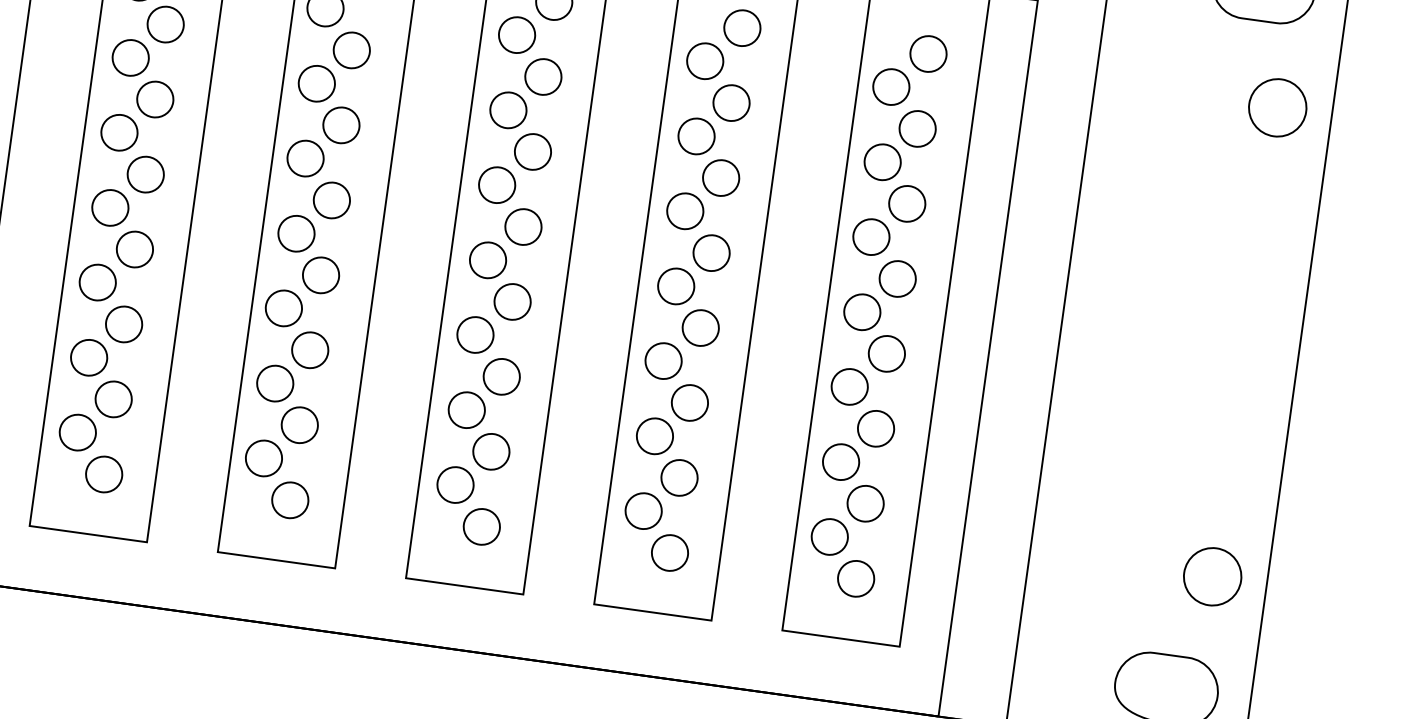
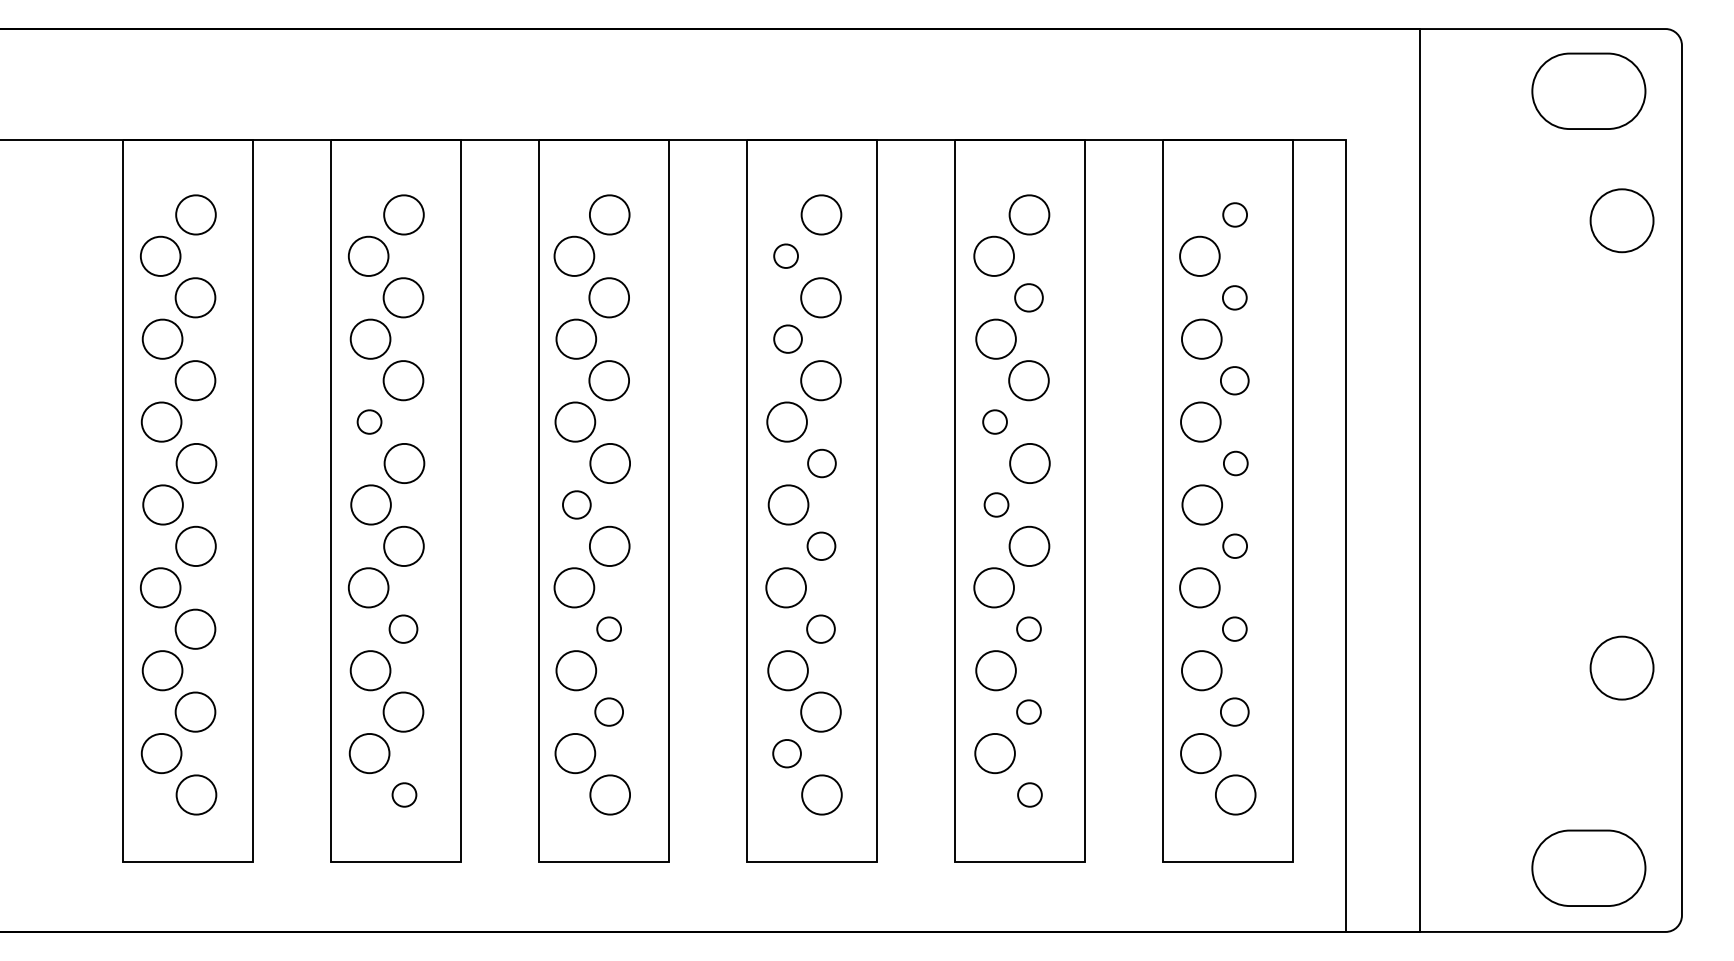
part: (516, 34) -> (785, 255), size x0.6
part: (927, 53) -> (1234, 214), size x0.6
part: (731, 102) -> (1028, 297), size x0.7
part: (507, 109) -> (787, 338), size x0.7
part: (917, 128) -> (1234, 297), size x0.6
part: (119, 132) -> (369, 421), size x0.6
part: (907, 203) -> (1234, 380), size x0.7
part: (684, 210) -> (994, 421), size x0.6
part: (523, 226) -> (821, 463), size x0.7
part: (296, 233) -> (576, 504), size x0.7
part: (897, 278) -> (1235, 463), size x0.6
part: (676, 286) -> (996, 504), size x0.6
part: (512, 301) -> (821, 545), size x0.7
part: (124, 323) -> (403, 628), size x0.7
part: (309, 349) -> (608, 628), size x0.6
part: (886, 352) -> (1234, 545), size x0.6
part: (501, 376) -> (820, 628), size x0.7
part: (689, 402) -> (1028, 628), size x0.6
part: (299, 424) -> (608, 711), size x0.7
part: (875, 428) -> (1234, 628), size x0.6
part: (104, 474) -> (404, 794), size x0.6
part: (679, 477) -> (1028, 711), size x0.6
part: (454, 484) -> (786, 753), size x0.7
part: (865, 503) -> (1234, 711), size x0.7
part: (669, 552) -> (1029, 794), size x0.6
part: (1212, 576) -> (1621, 667), moved

